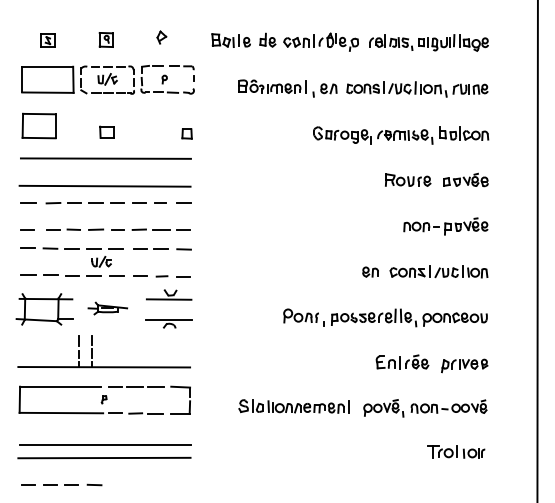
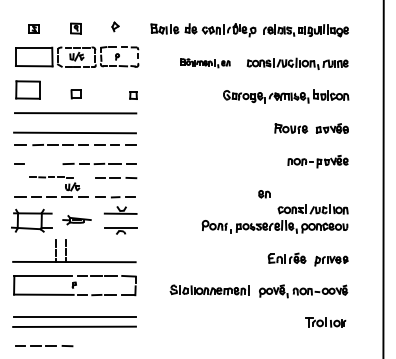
part: (287, 88) -> (205, 63), size x0.7
line: (60, 229) -> (43, 163), removed
part: (71, 248) -> (51, 177), size x0.6
part: (438, 271) -> (312, 209), moved

